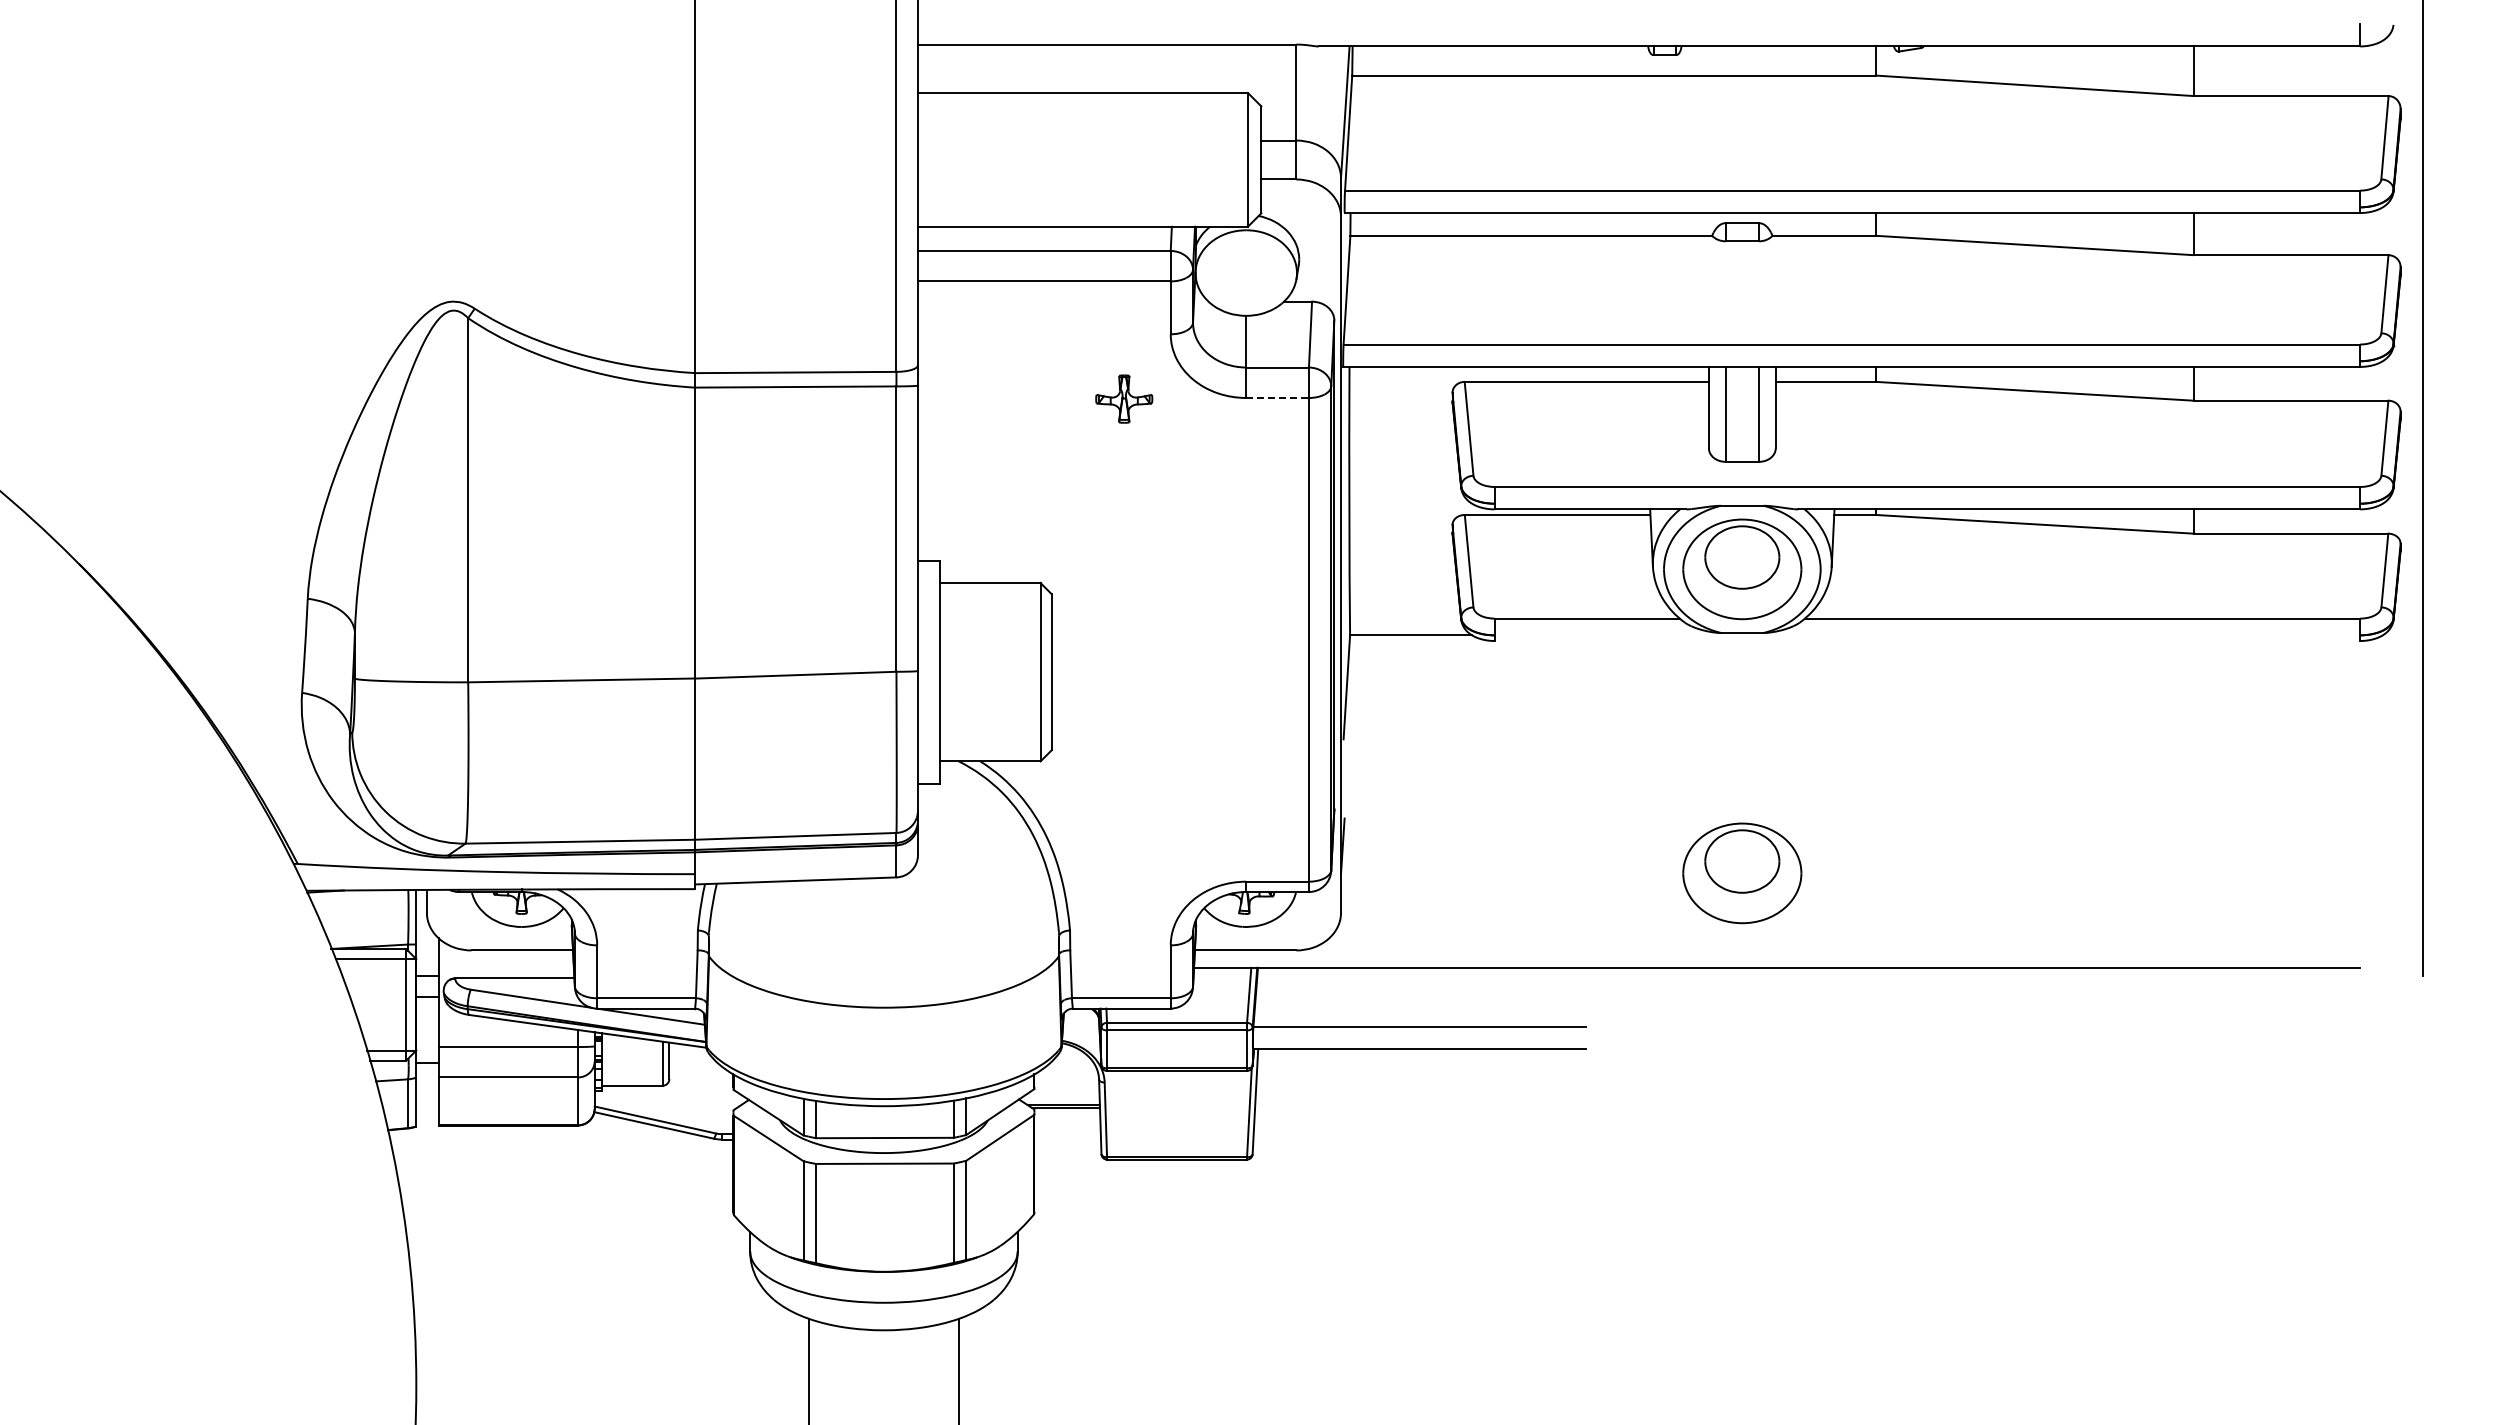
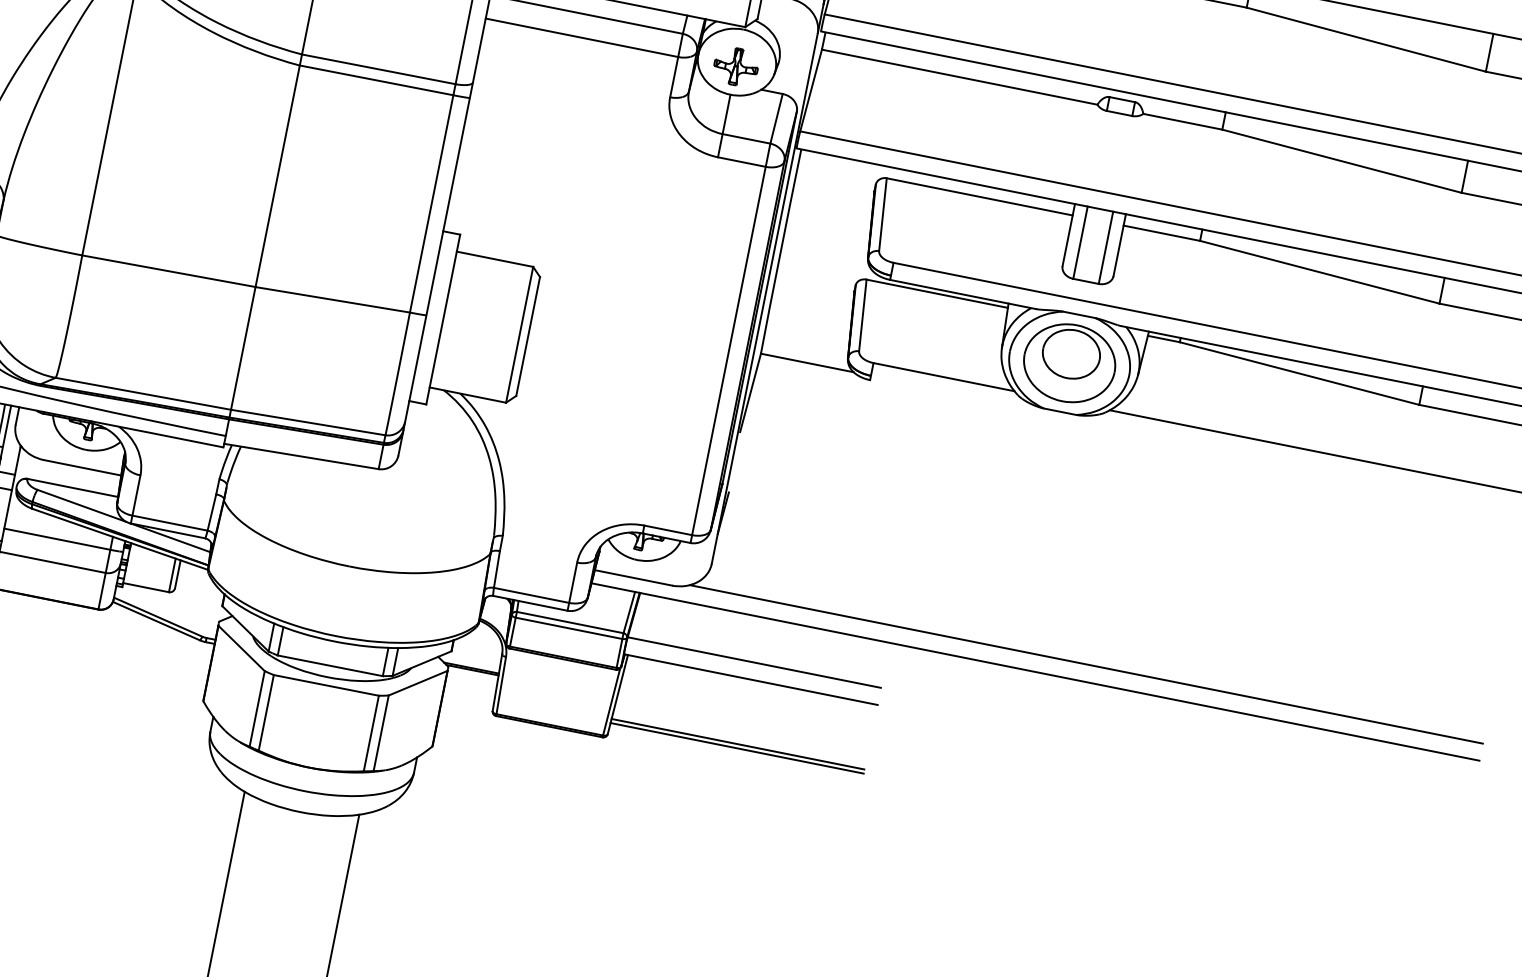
line: (1278, 397) -> (742, 161), dashed -> solid
part: (1124, 398) -> (736, 66), moved
part: (1742, 873) -> (1023, 594), removed
line: (1839, 945) -> (1086, 664), added
line: (1419, 1134) -> (737, 744), added
line: (1419, 1139) -> (737, 748), added

